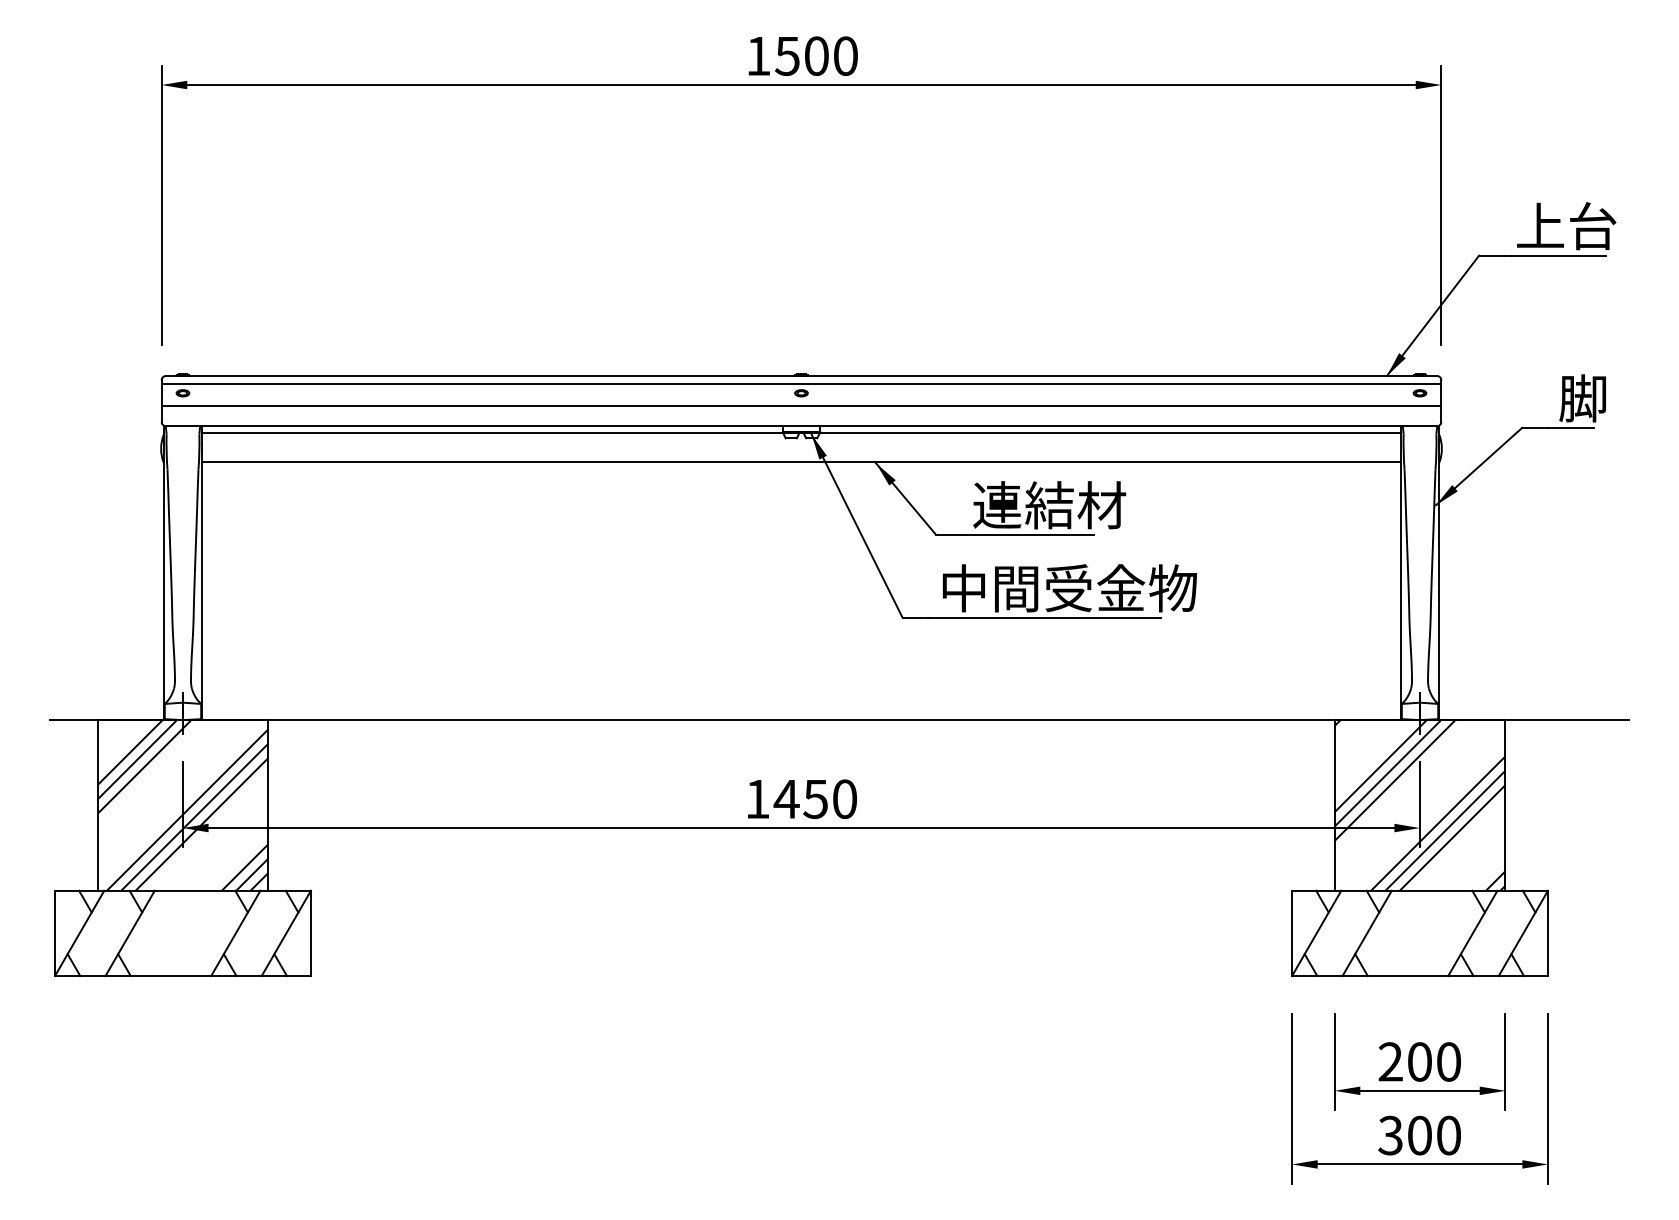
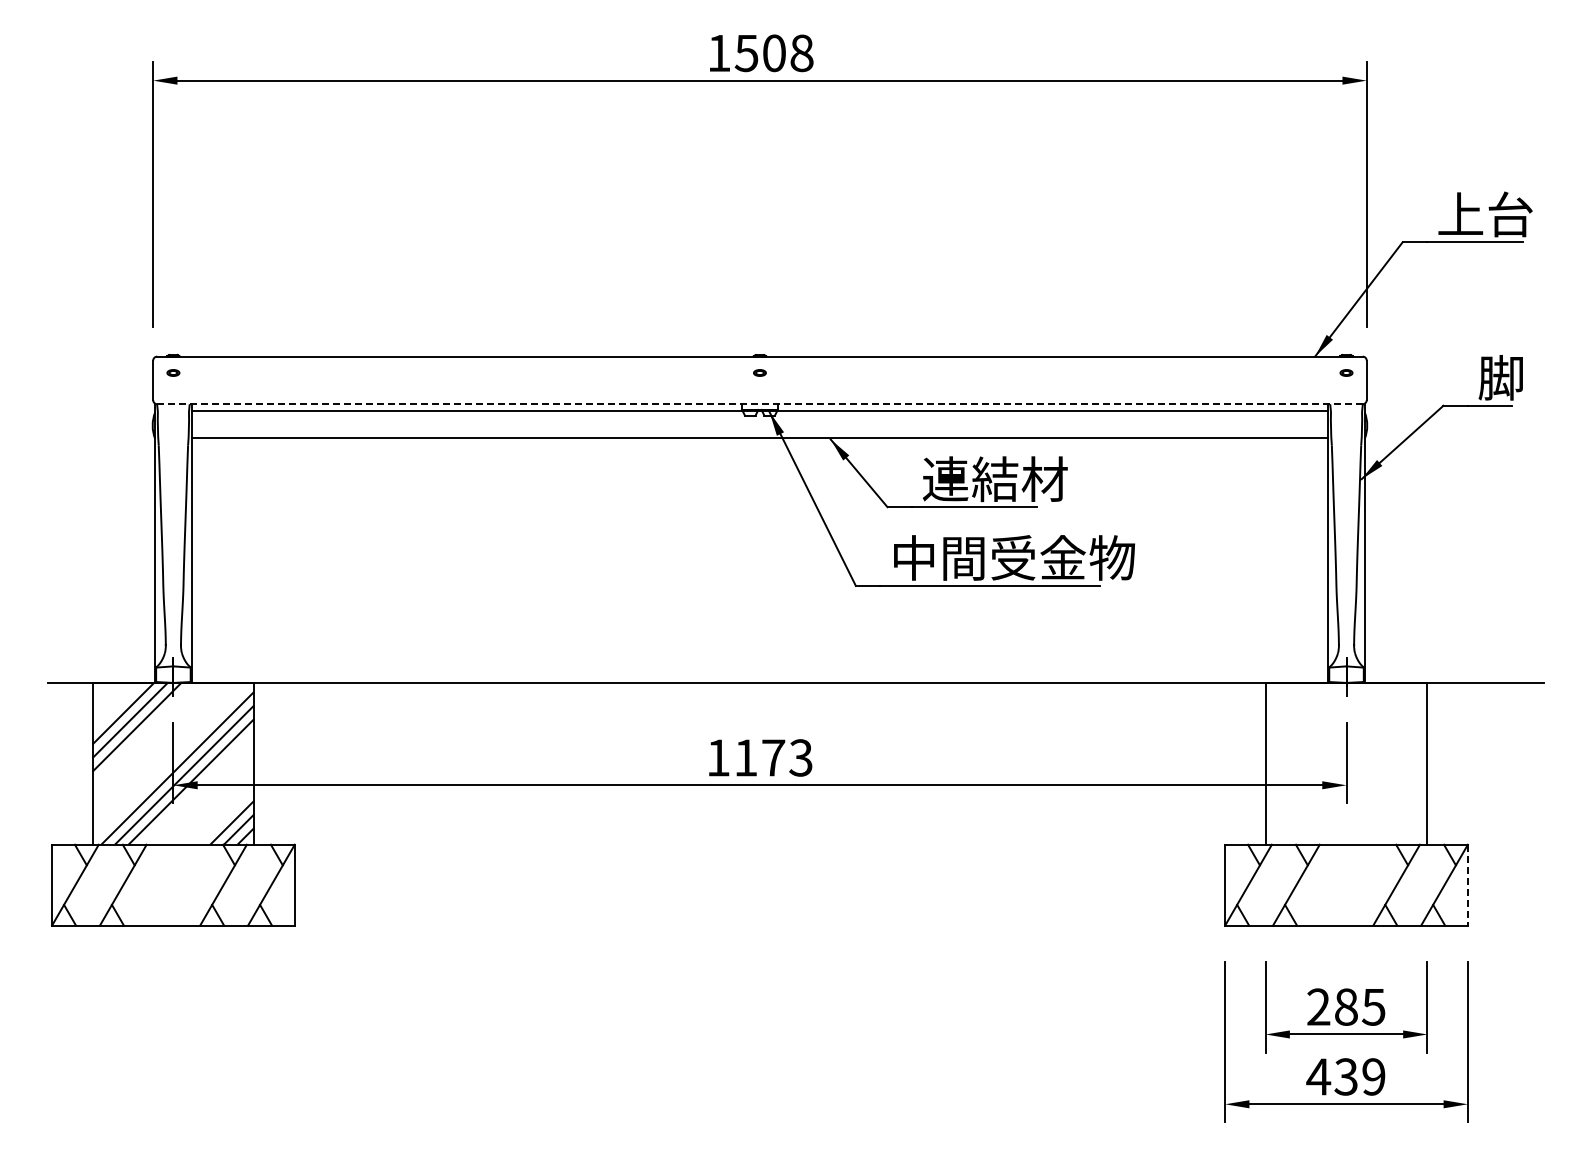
text: (845, 55) -> (801, 52), 1500 -> 1508
line: (801, 384) -> (759, 364), removed
line: (801, 406) -> (759, 385), removed
line: (801, 426) -> (759, 404), solid -> dashed
text: (814, 798) -> (772, 757), 1450 -> 1173
hatch: (1420, 805) -> (1346, 763), removed
line: (1547, 933) -> (1467, 885), solid -> dashed
text: (1434, 1061) -> (1360, 1006), 200 -> 285
text: (1418, 1135) -> (1345, 1076), 300 -> 439

